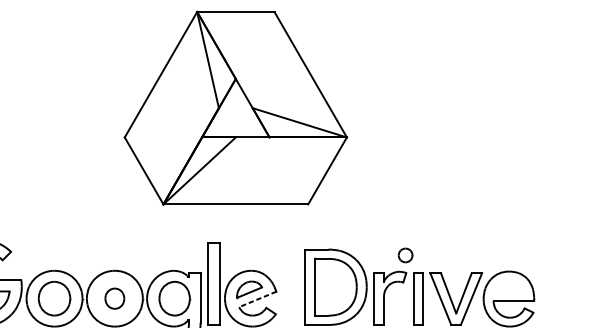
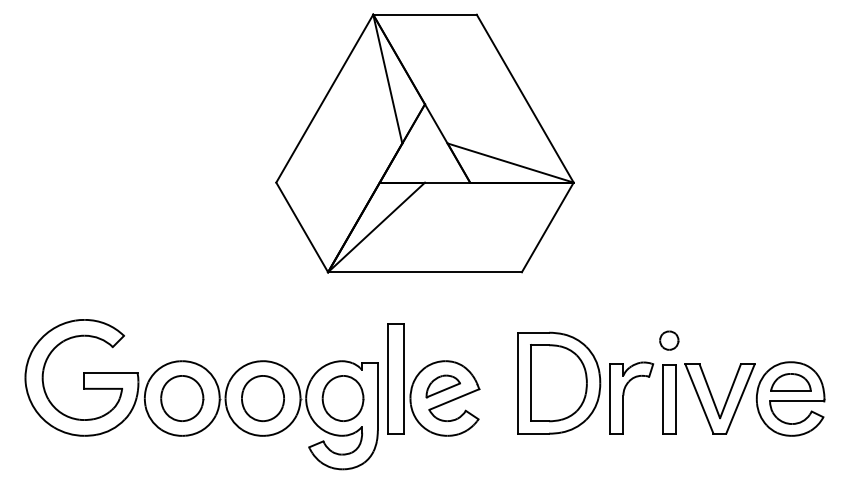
part: (405, 255) -> (669, 340), moved
part: (508, 286) -> (790, 382), added
part: (114, 298) -> (262, 398), size x1.67
line: (257, 299) -> (453, 399), dashed -> solid

